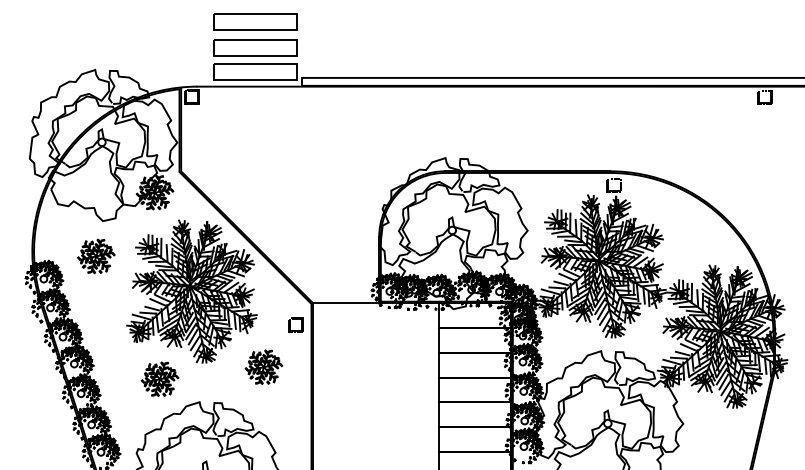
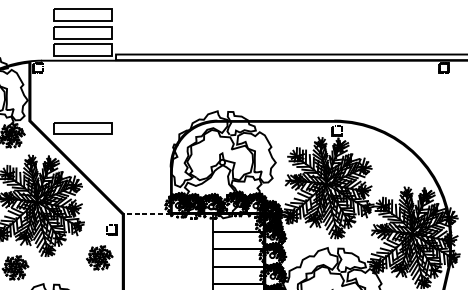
part: (255, 181) -> (83, 127), added
line: (345, 303) -> (146, 214), solid -> dashed
part: (263, 366) -> (99, 257), moved

